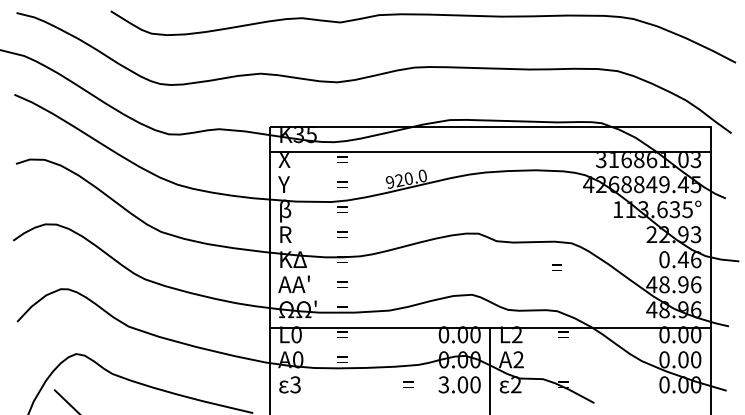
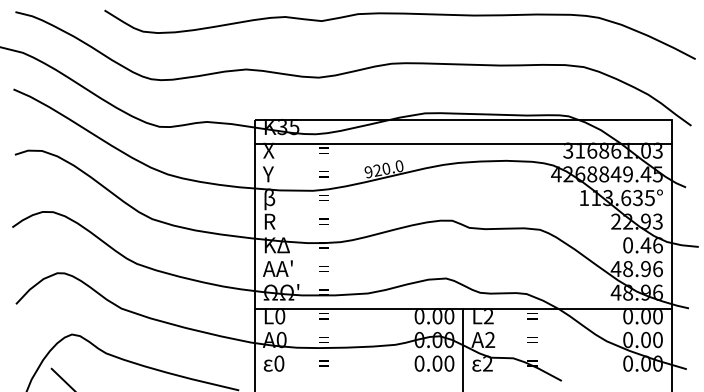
text: (557, 267) -> (532, 339), moved
text: (295, 384) -> (279, 363), 3 -> 0
text: (407, 384) -> (323, 363), moved
text: (443, 384) -> (419, 363), 3.00 -> 0.00

